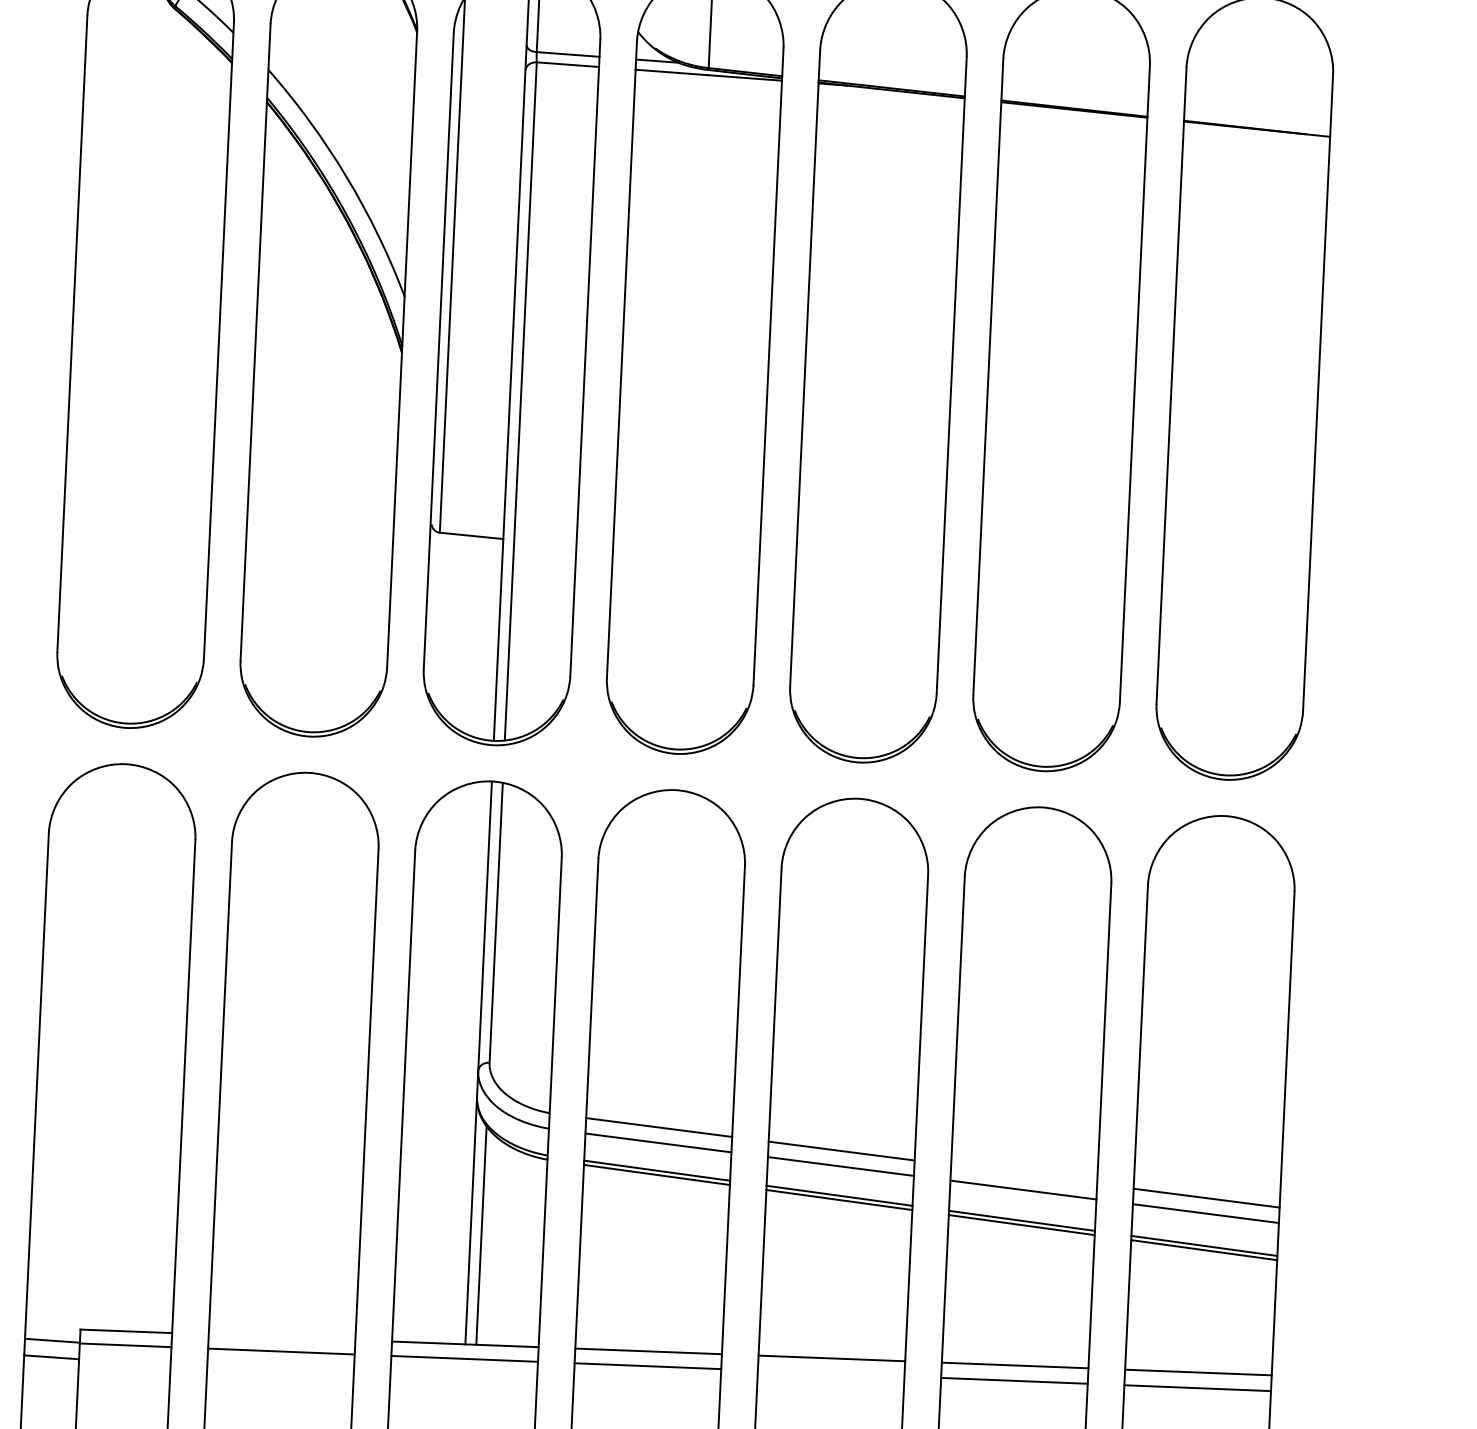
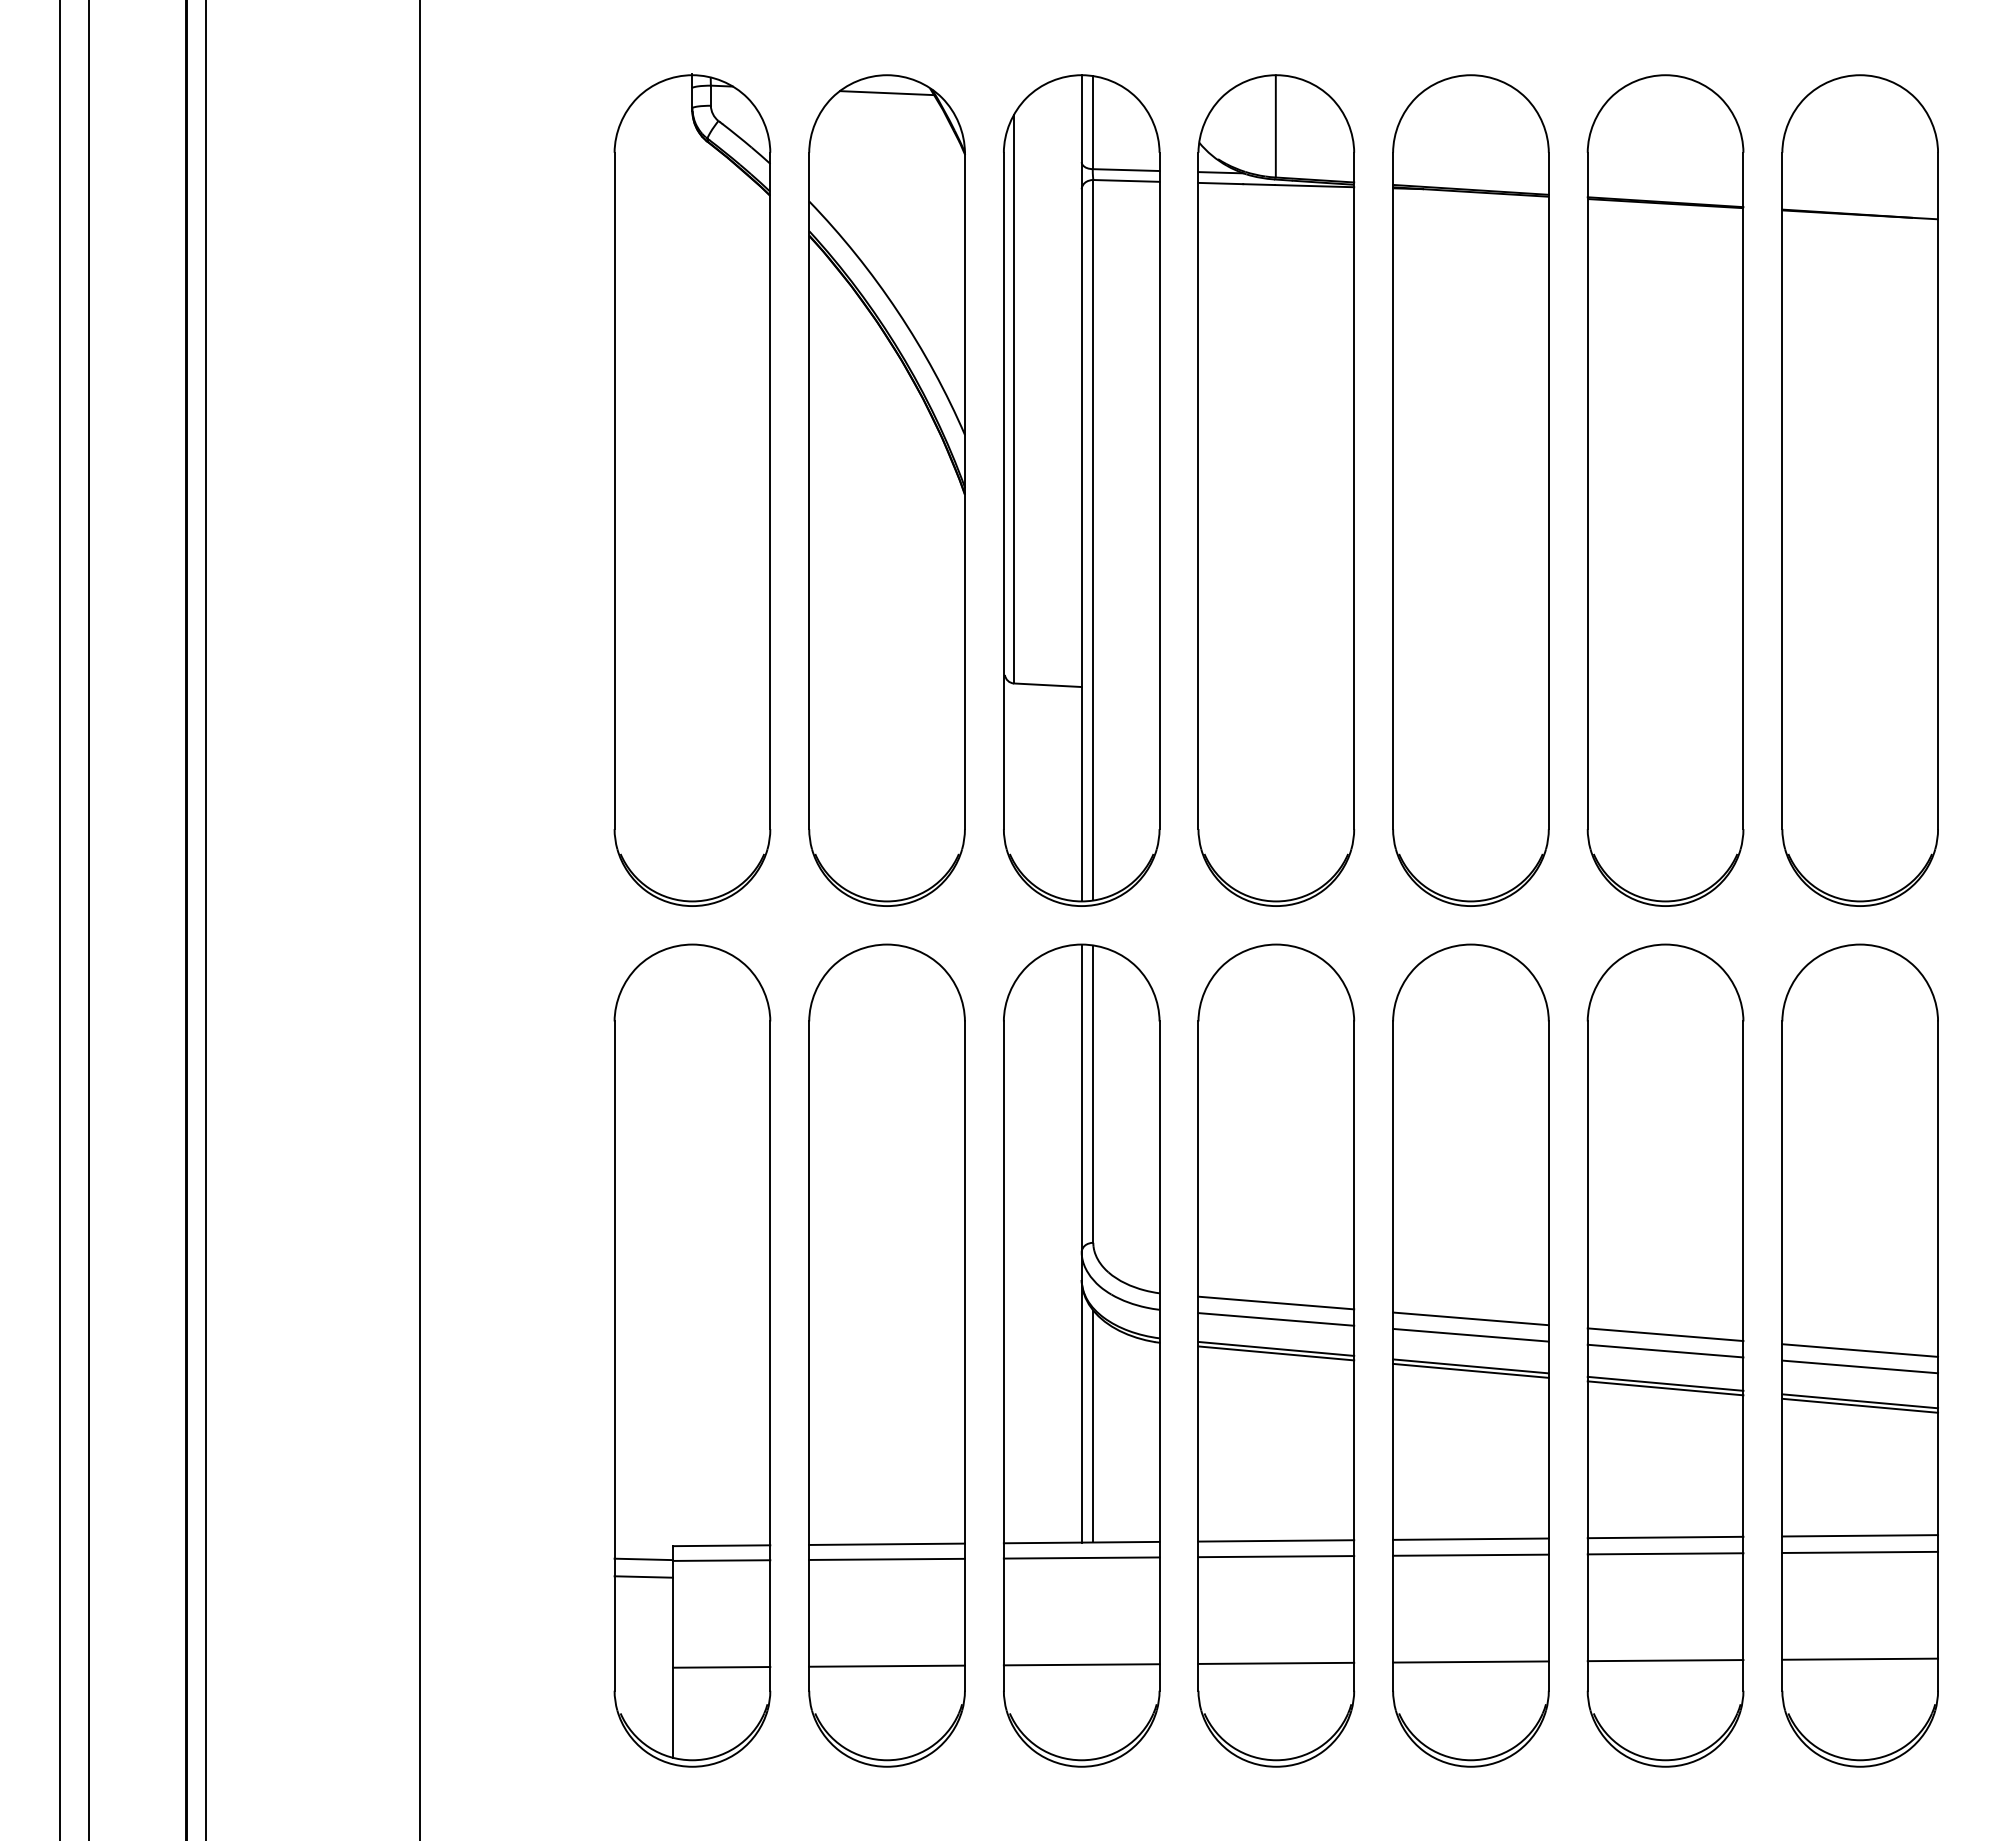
line: (1024, 1174) -> (1665, 1334), added
line: (281, 1336) -> (886, 1543), added
line: (830, 1372) -> (1470, 1554), added

